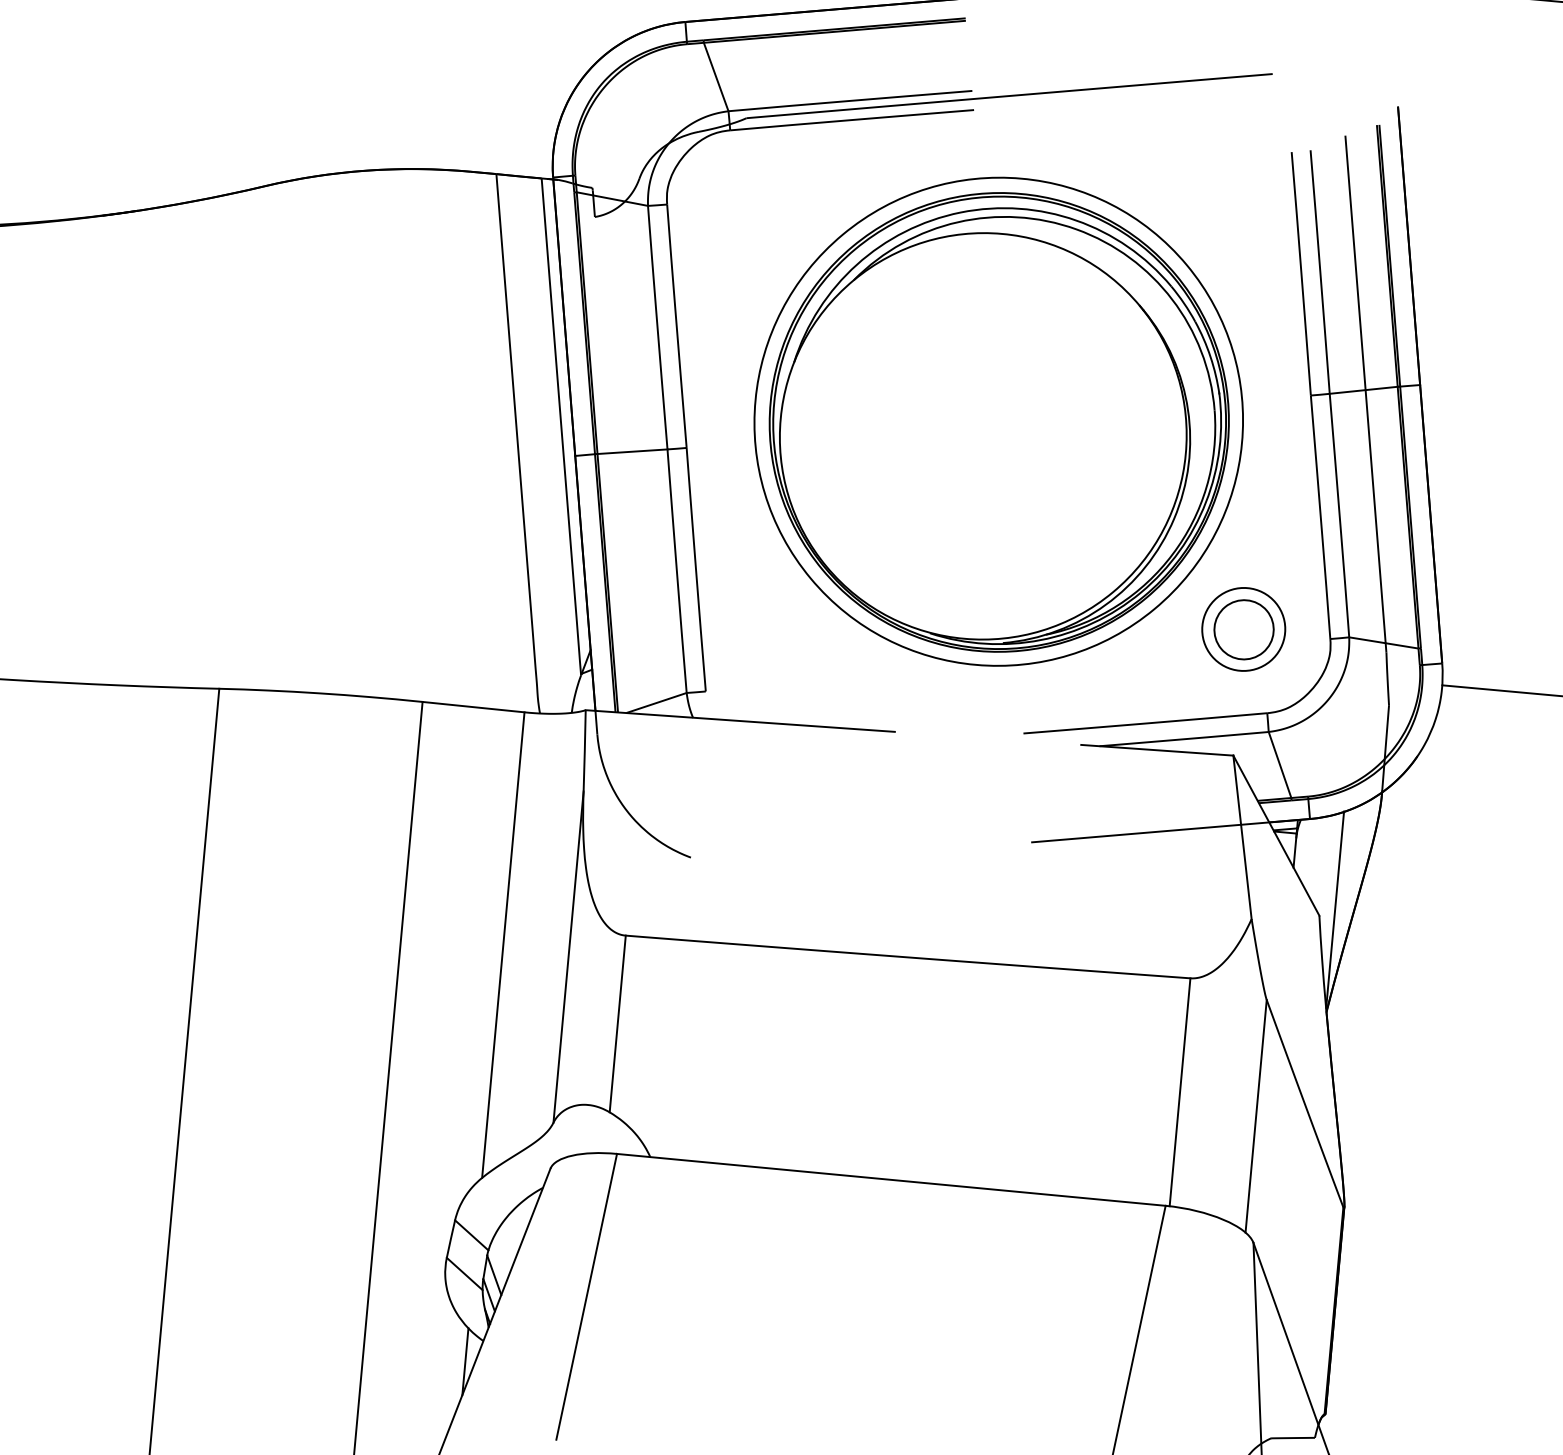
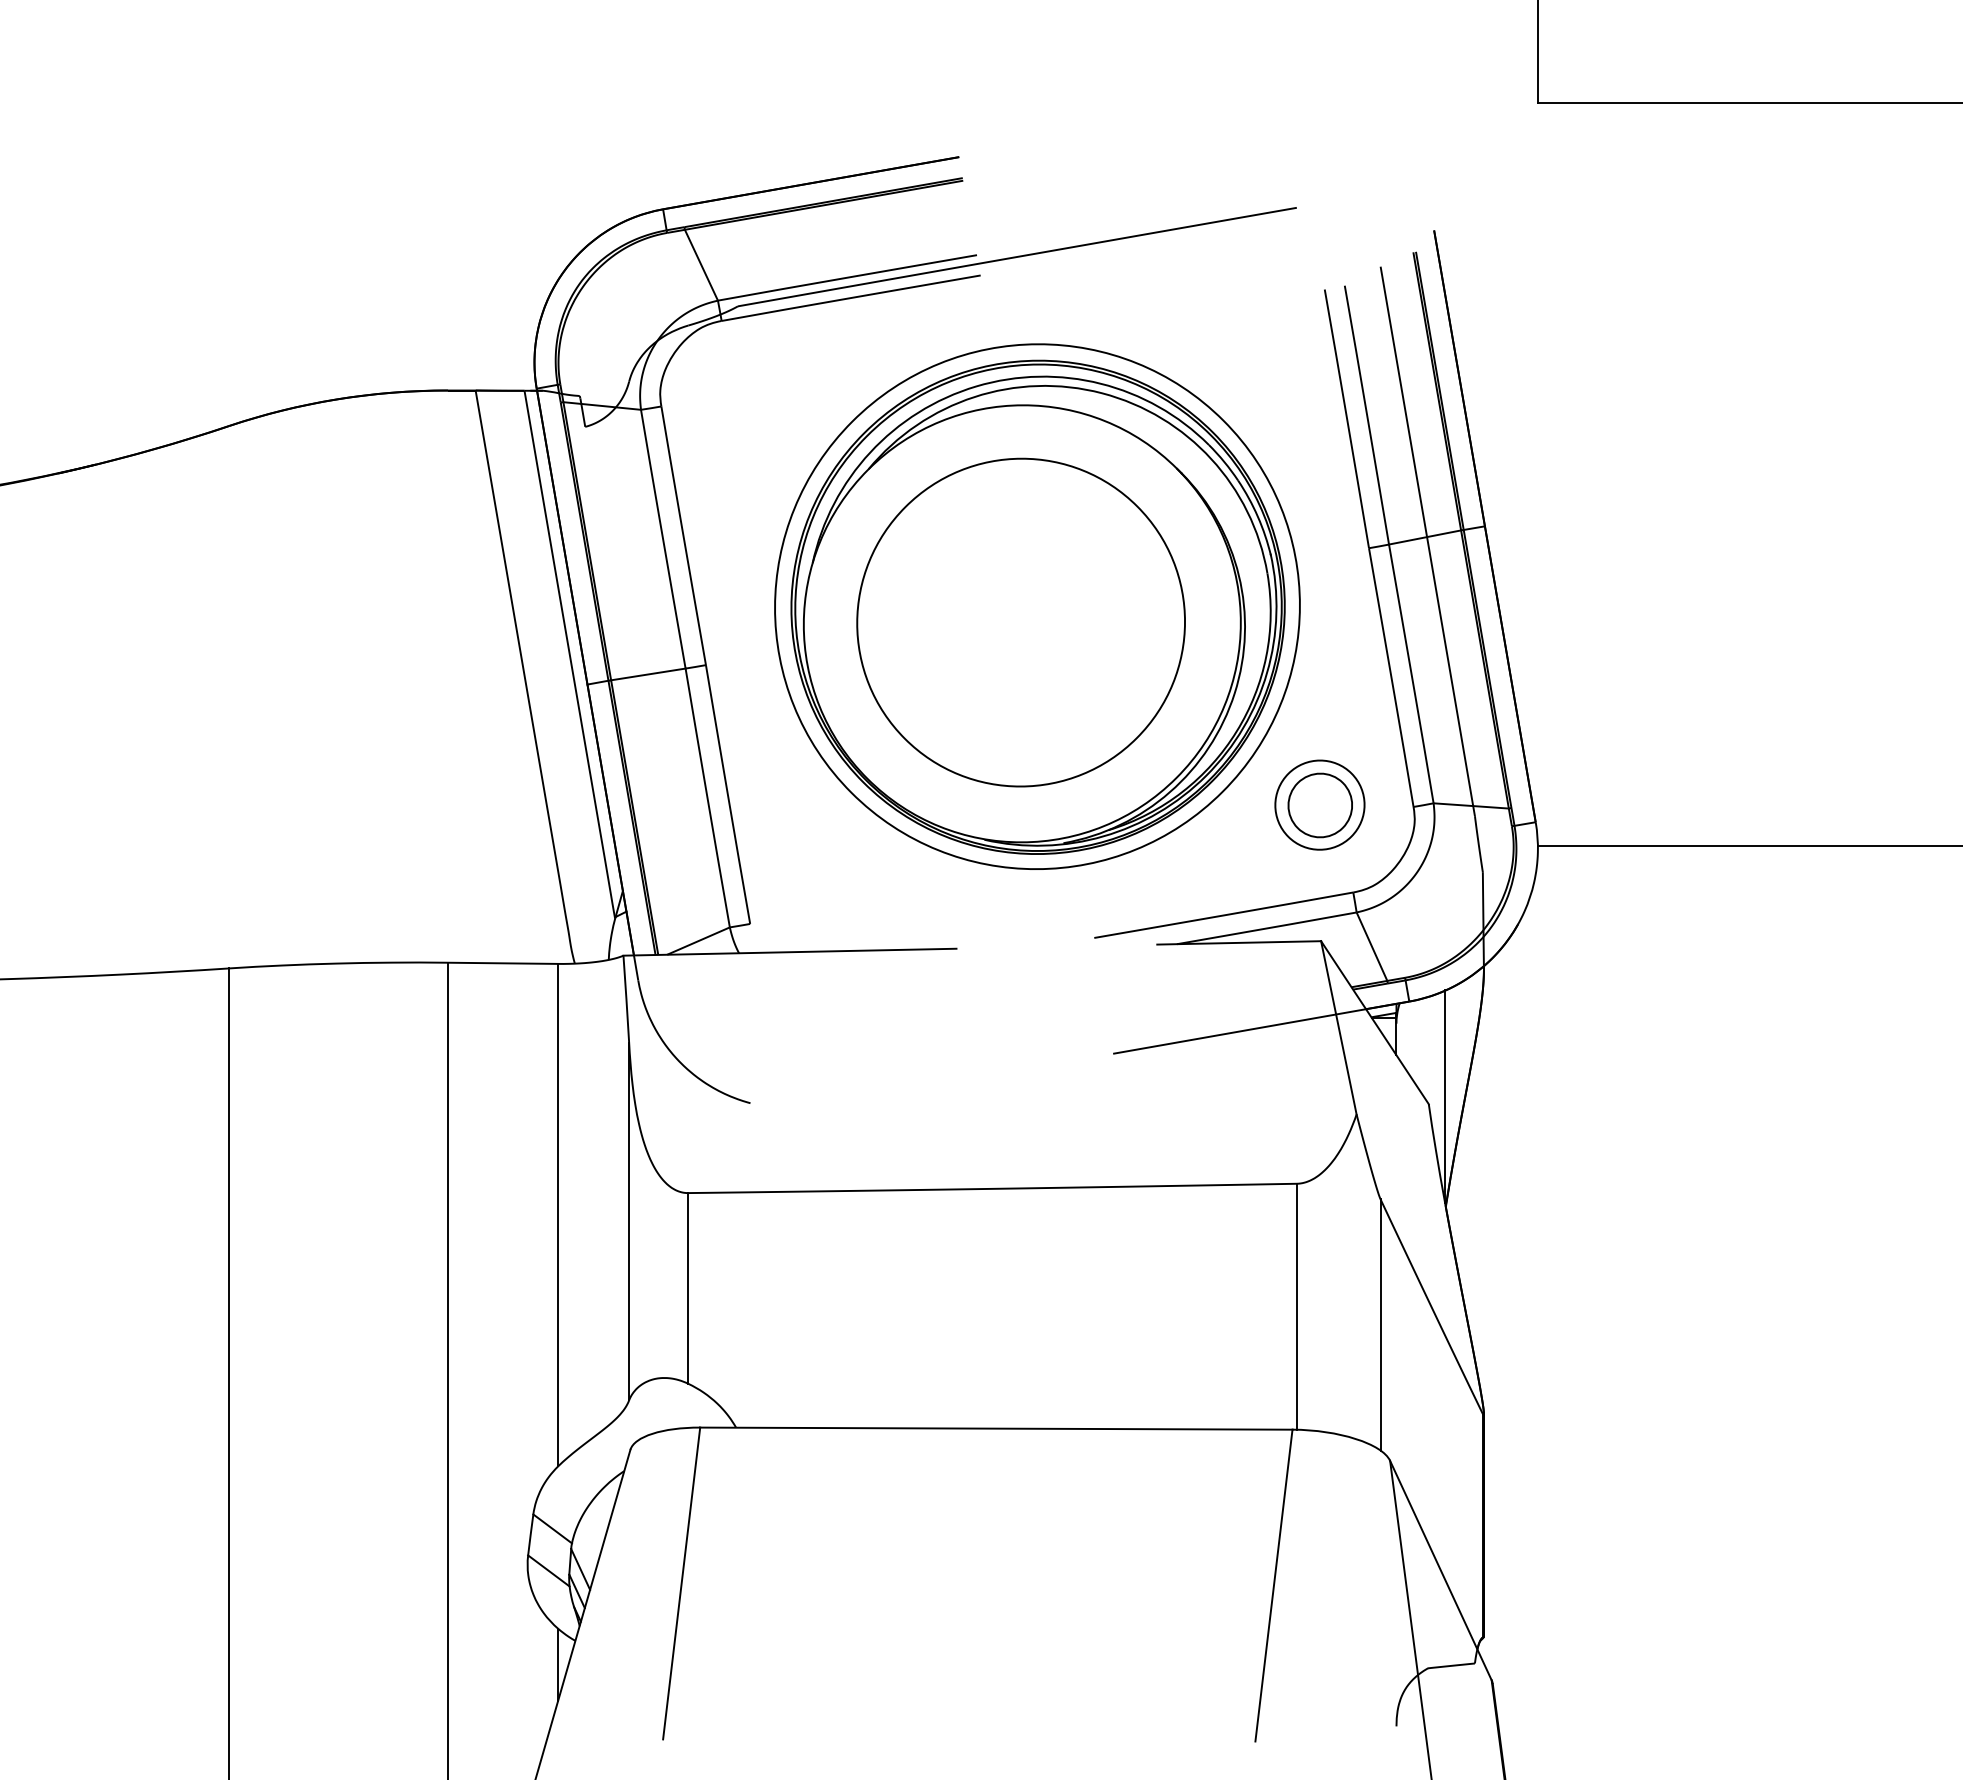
part: (981, 434) -> (1020, 622), added

